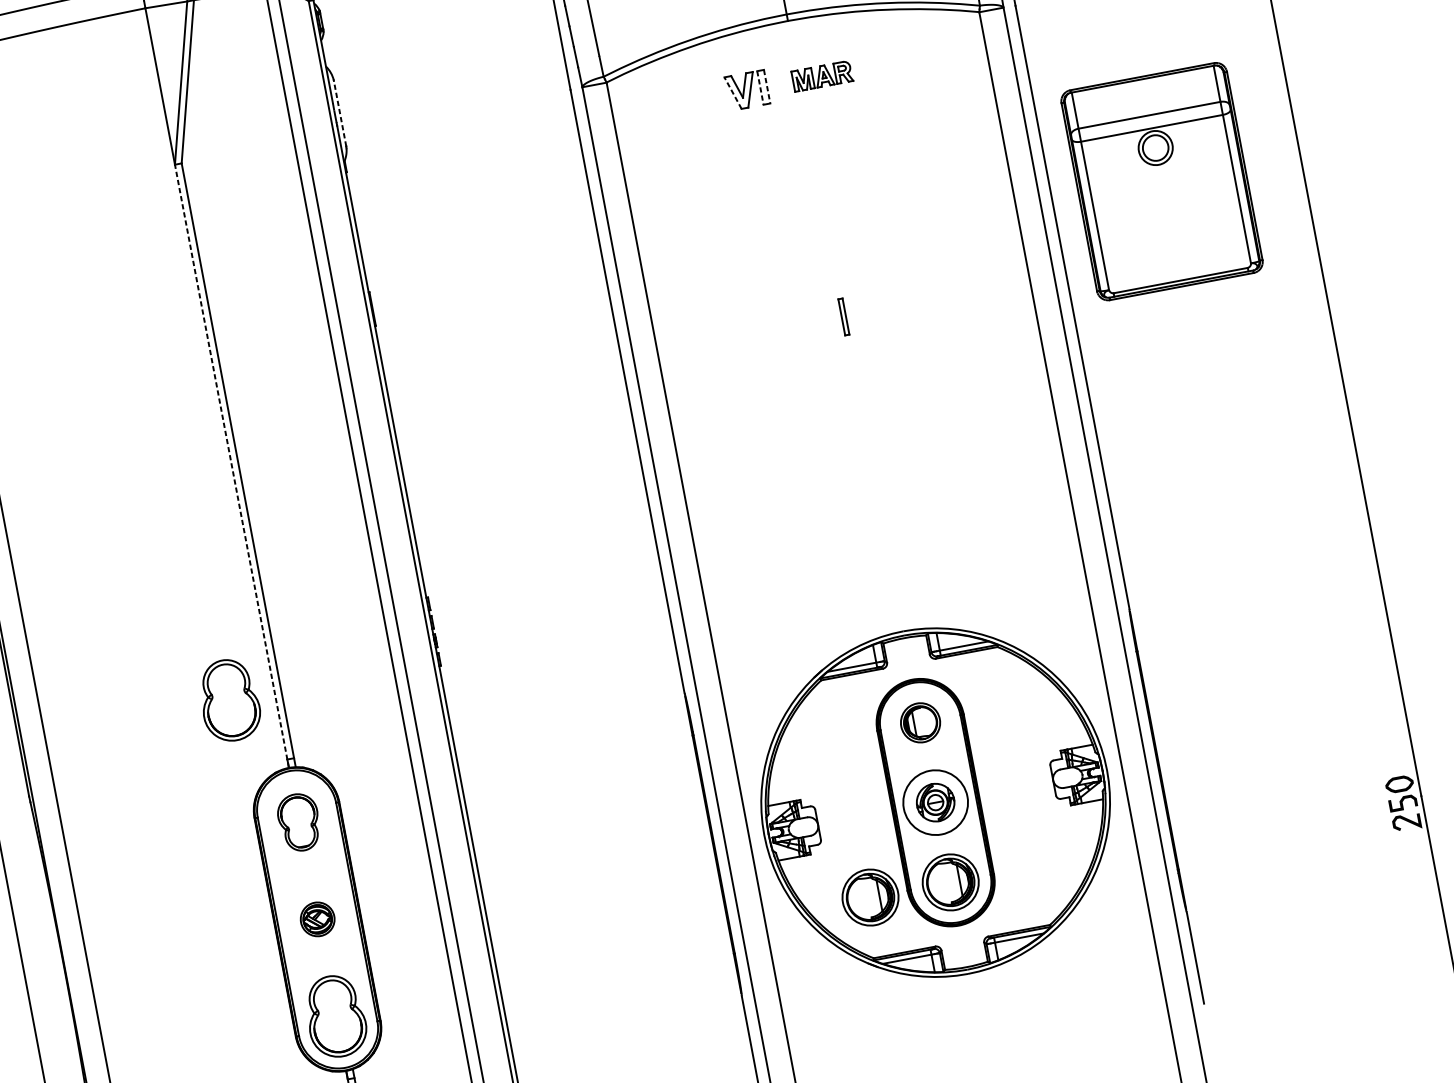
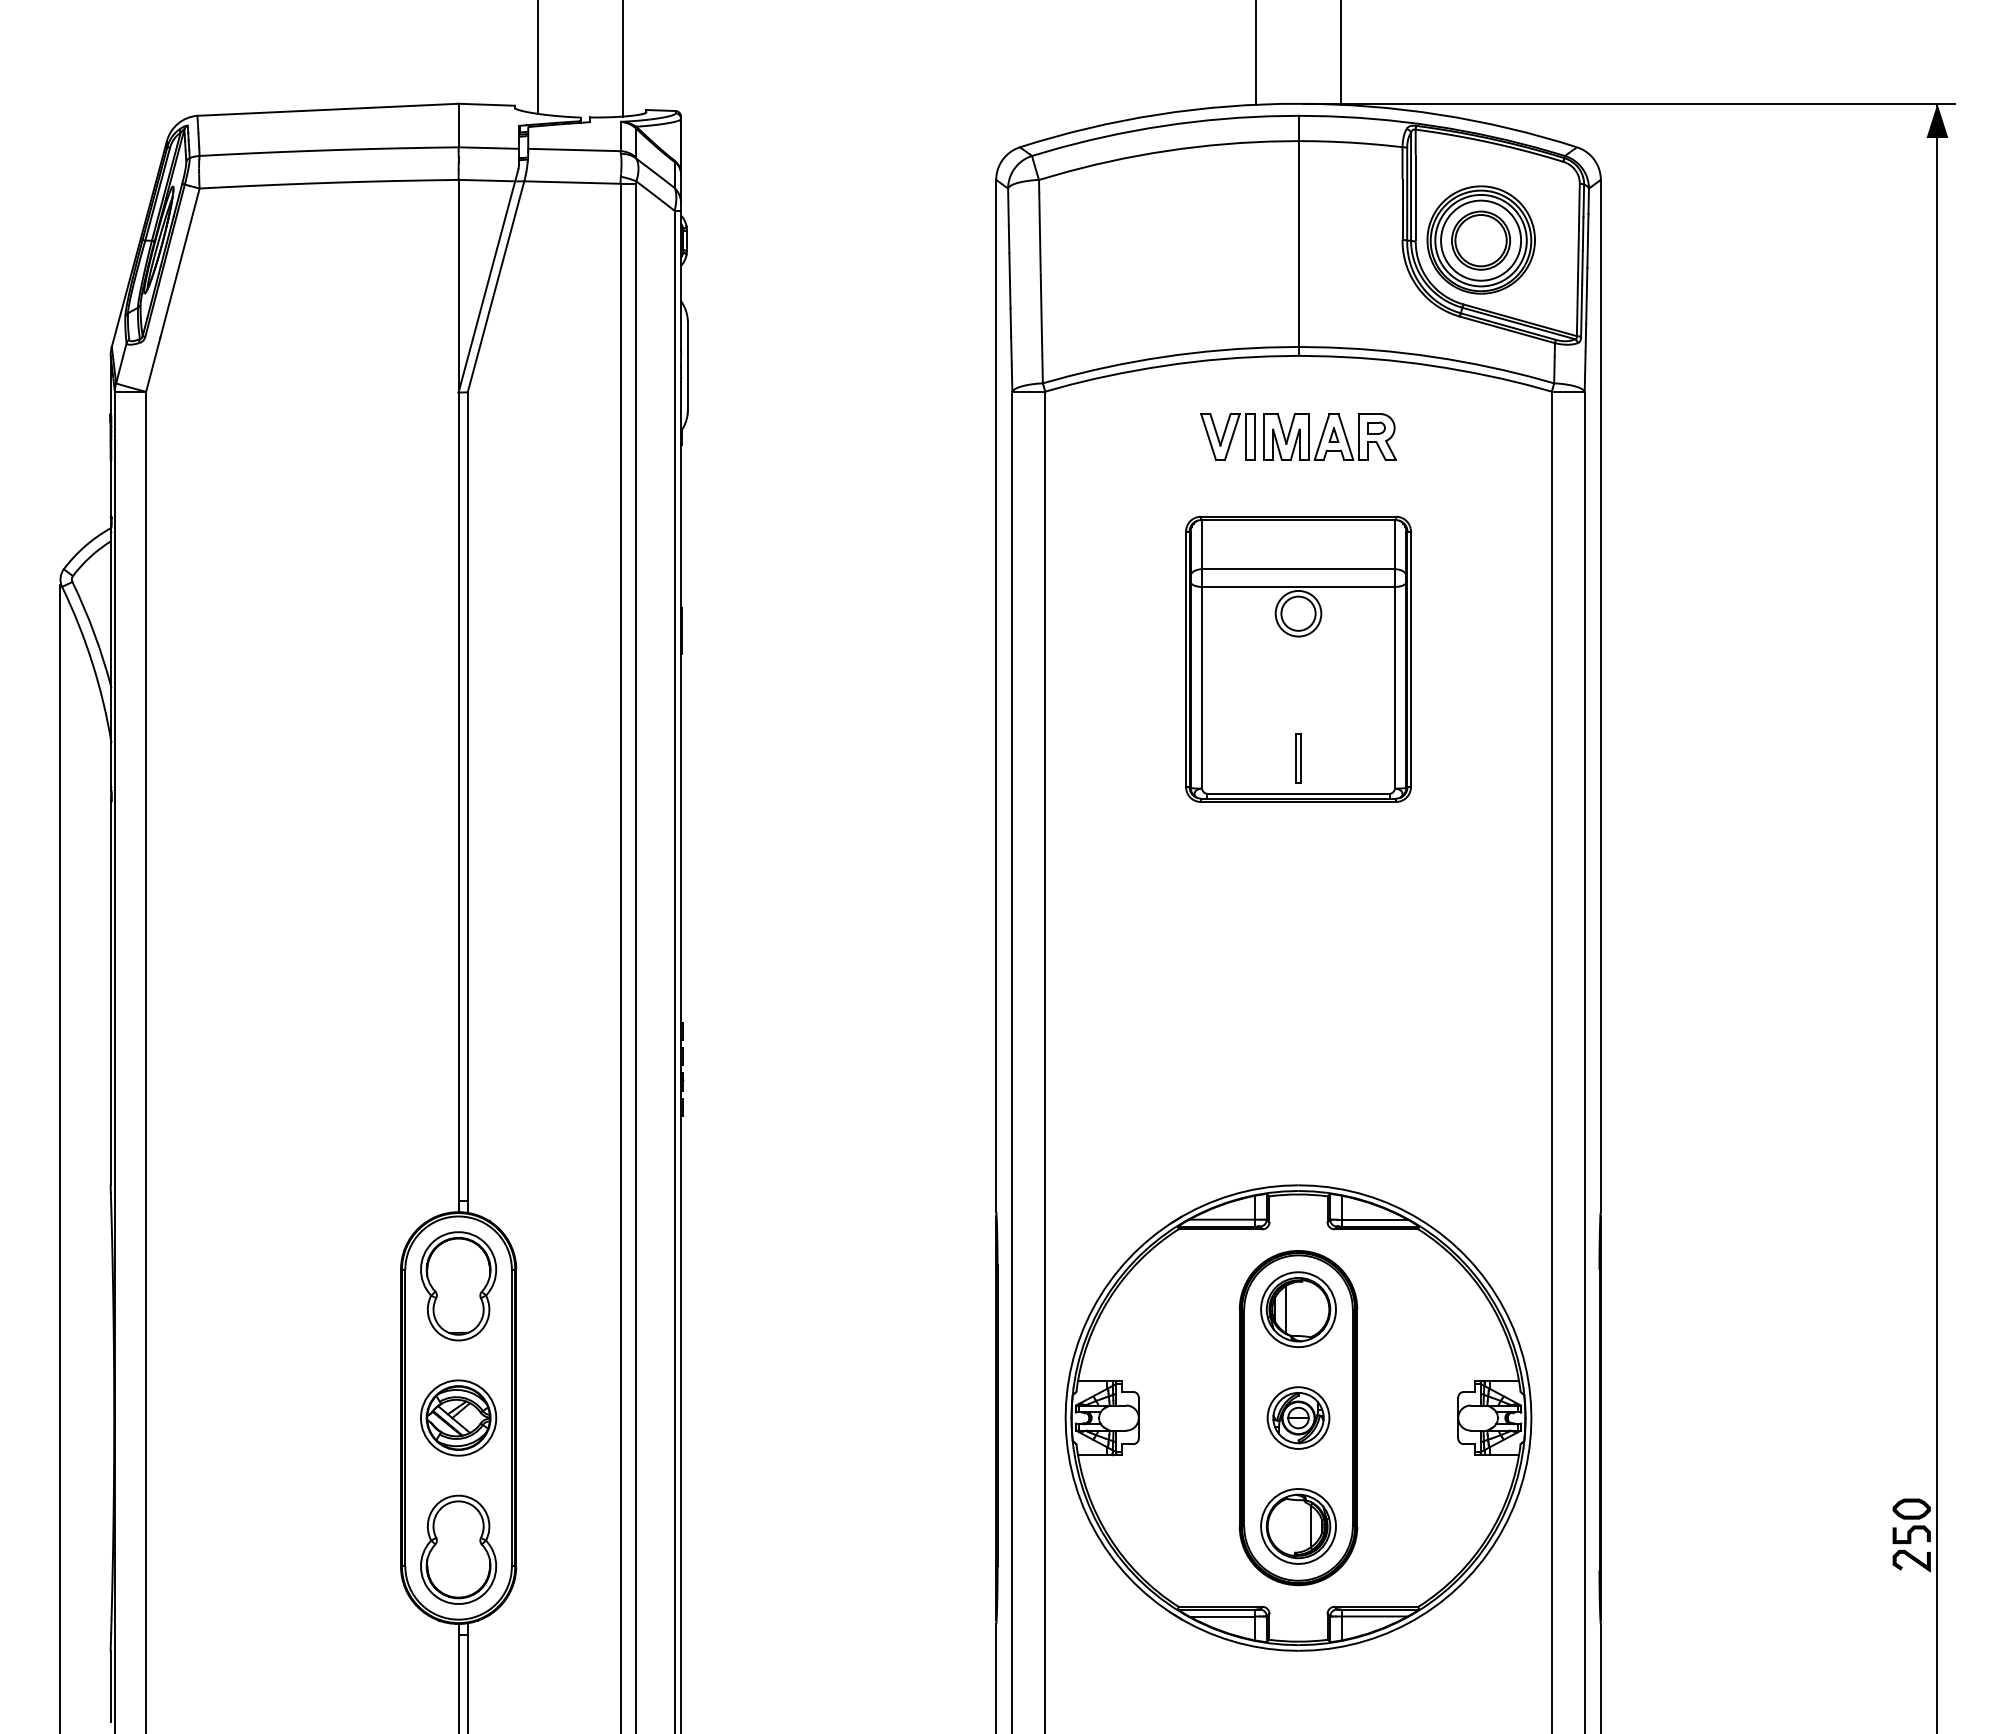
part: (821, 76) -> (1329, 436), size x1.67
line: (766, 86) -> (1254, 436), dashed -> solid
line: (760, 87) -> (1245, 436), dashed -> solid
line: (732, 92) -> (1208, 436), dashed -> solid
line: (339, 113) -> (687, 366), dashed -> solid
part: (1161, 180) -> (1298, 658), moved
line: (231, 466) -> (458, 802), dashed -> solid
part: (229, 700) -> (397, 1108), removed
part: (920, 722) -> (1298, 1309), size x1.43
circle: (935, 802) -> (1298, 1417), size x0.71
part: (299, 822) -> (458, 1286), size x1.43
part: (870, 897) -> (1189, 1526), removed
part: (317, 919) -> (458, 1417), size x1.67

